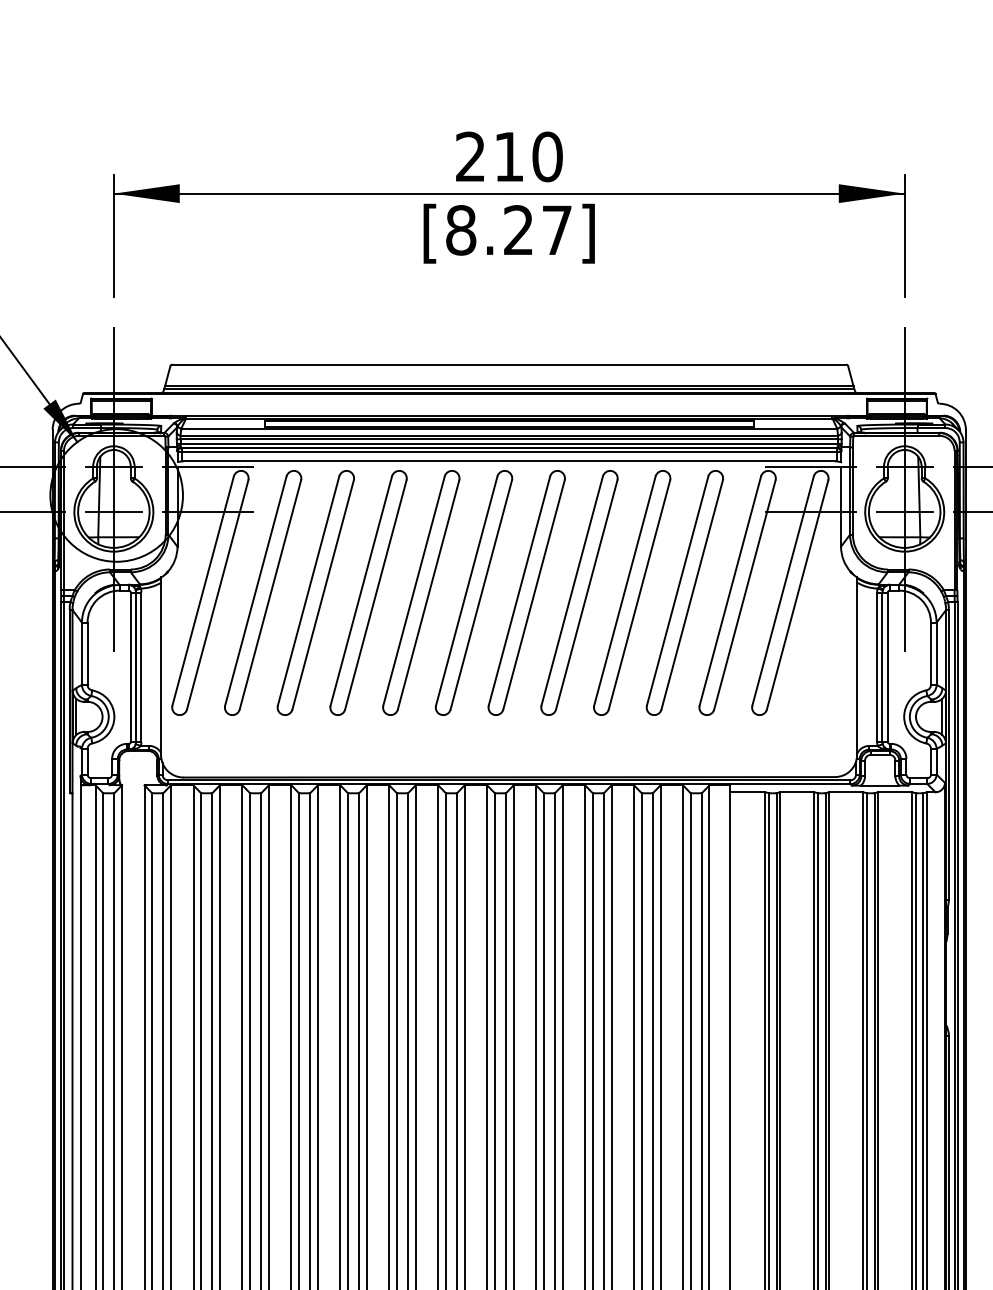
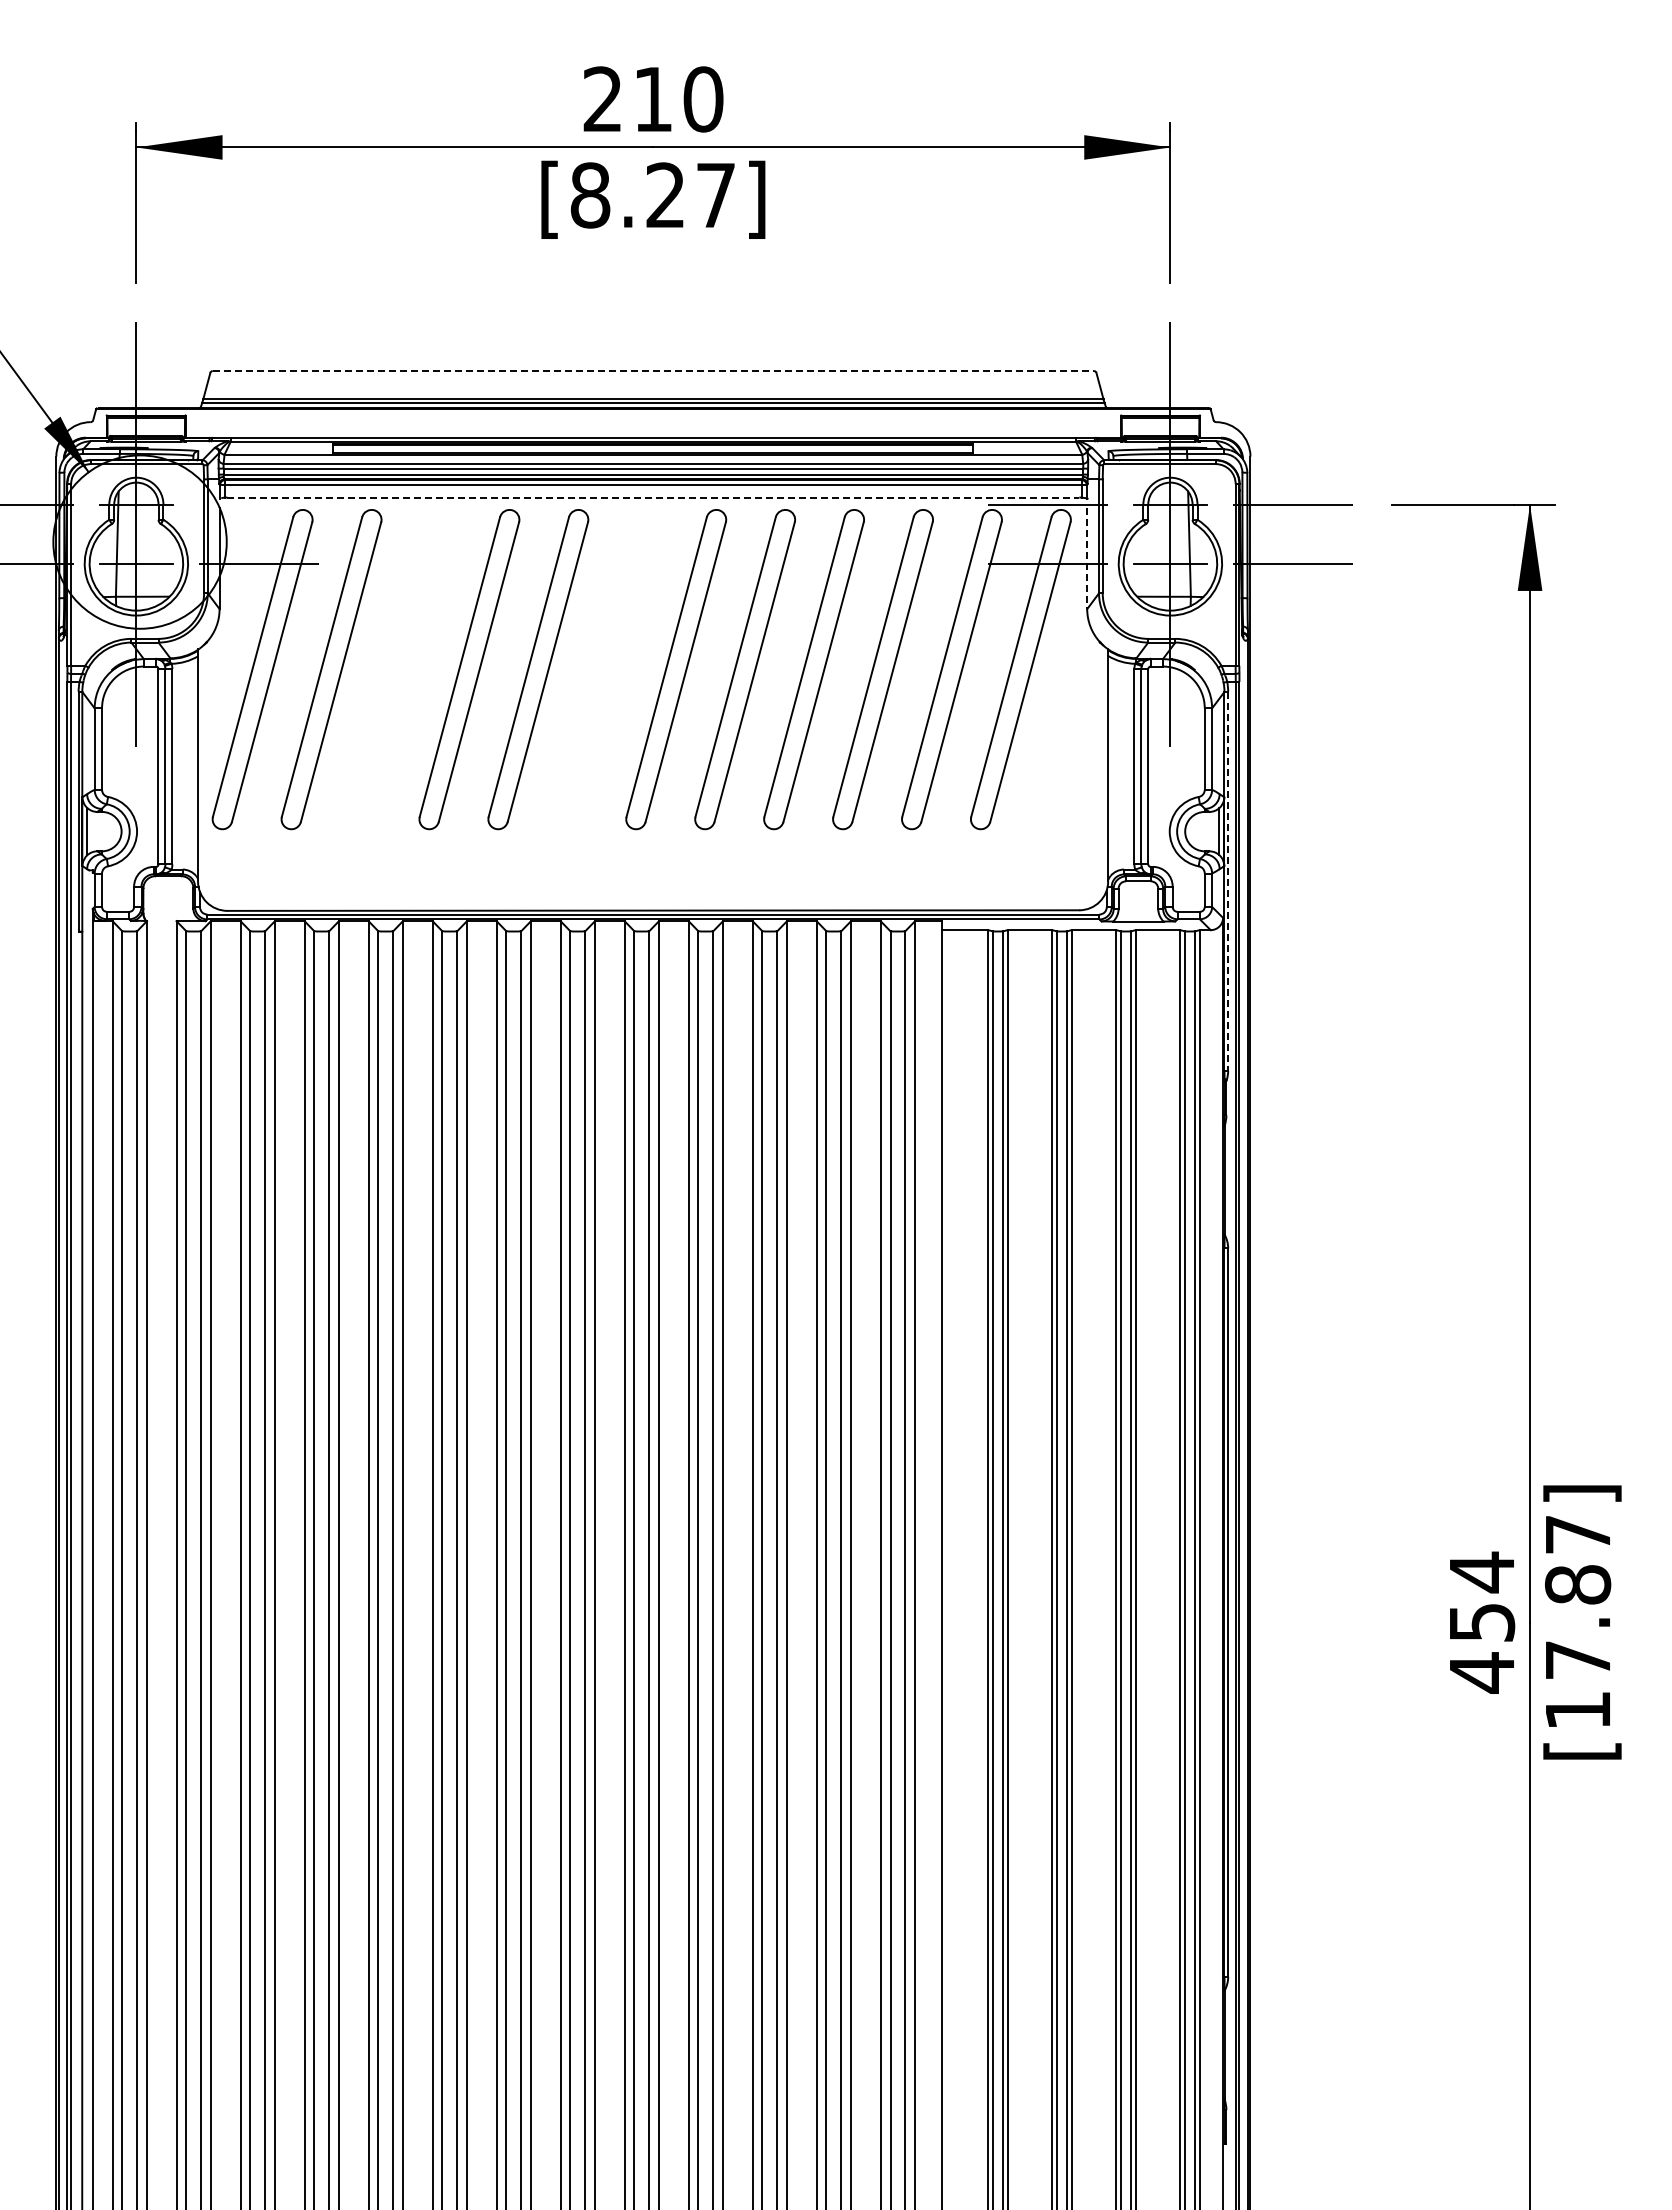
line: (509, 365) -> (653, 371), solid -> dashed
line: (509, 461) -> (653, 497), solid -> dashed
line: (207, 466) -> (258, 504), removed
line: (841, 508) -> (1087, 558), solid -> dashed
part: (315, 592) -> (400, 669), removed
part: (474, 592) -> (607, 669), removed
line: (949, 755) -> (1228, 881), solid -> dashed

